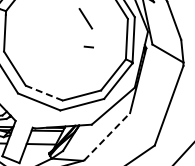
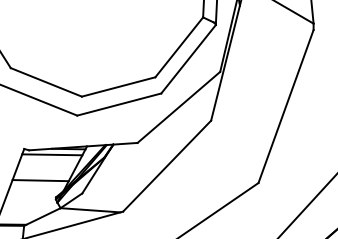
line: (44, 93) -> (46, 83), dashed -> solid
line: (107, 136) -> (167, 165), dashed -> solid

